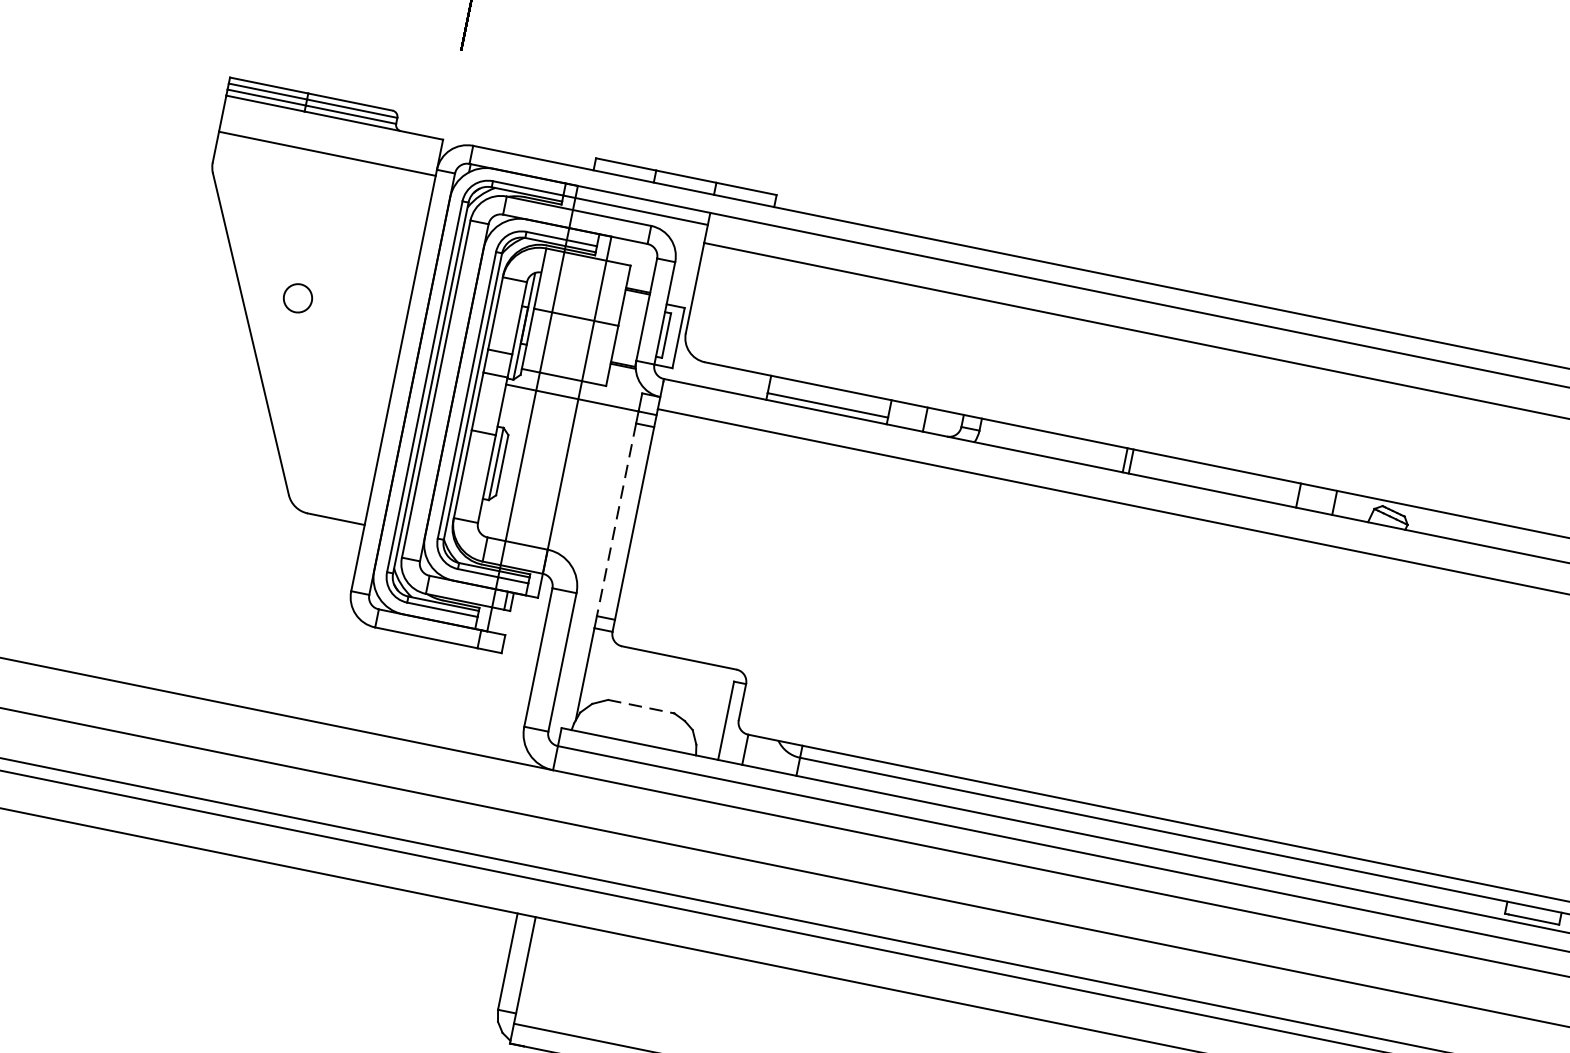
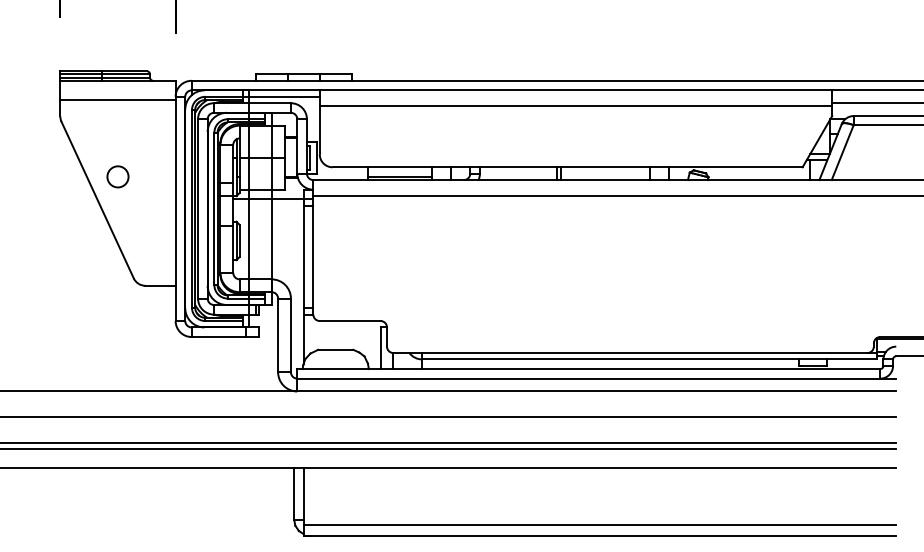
circle: (297, 297) -> (117, 176), size x1.43
line: (615, 520) -> (303, 257), dashed -> solid
line: (640, 705) -> (335, 349), dashed -> solid

